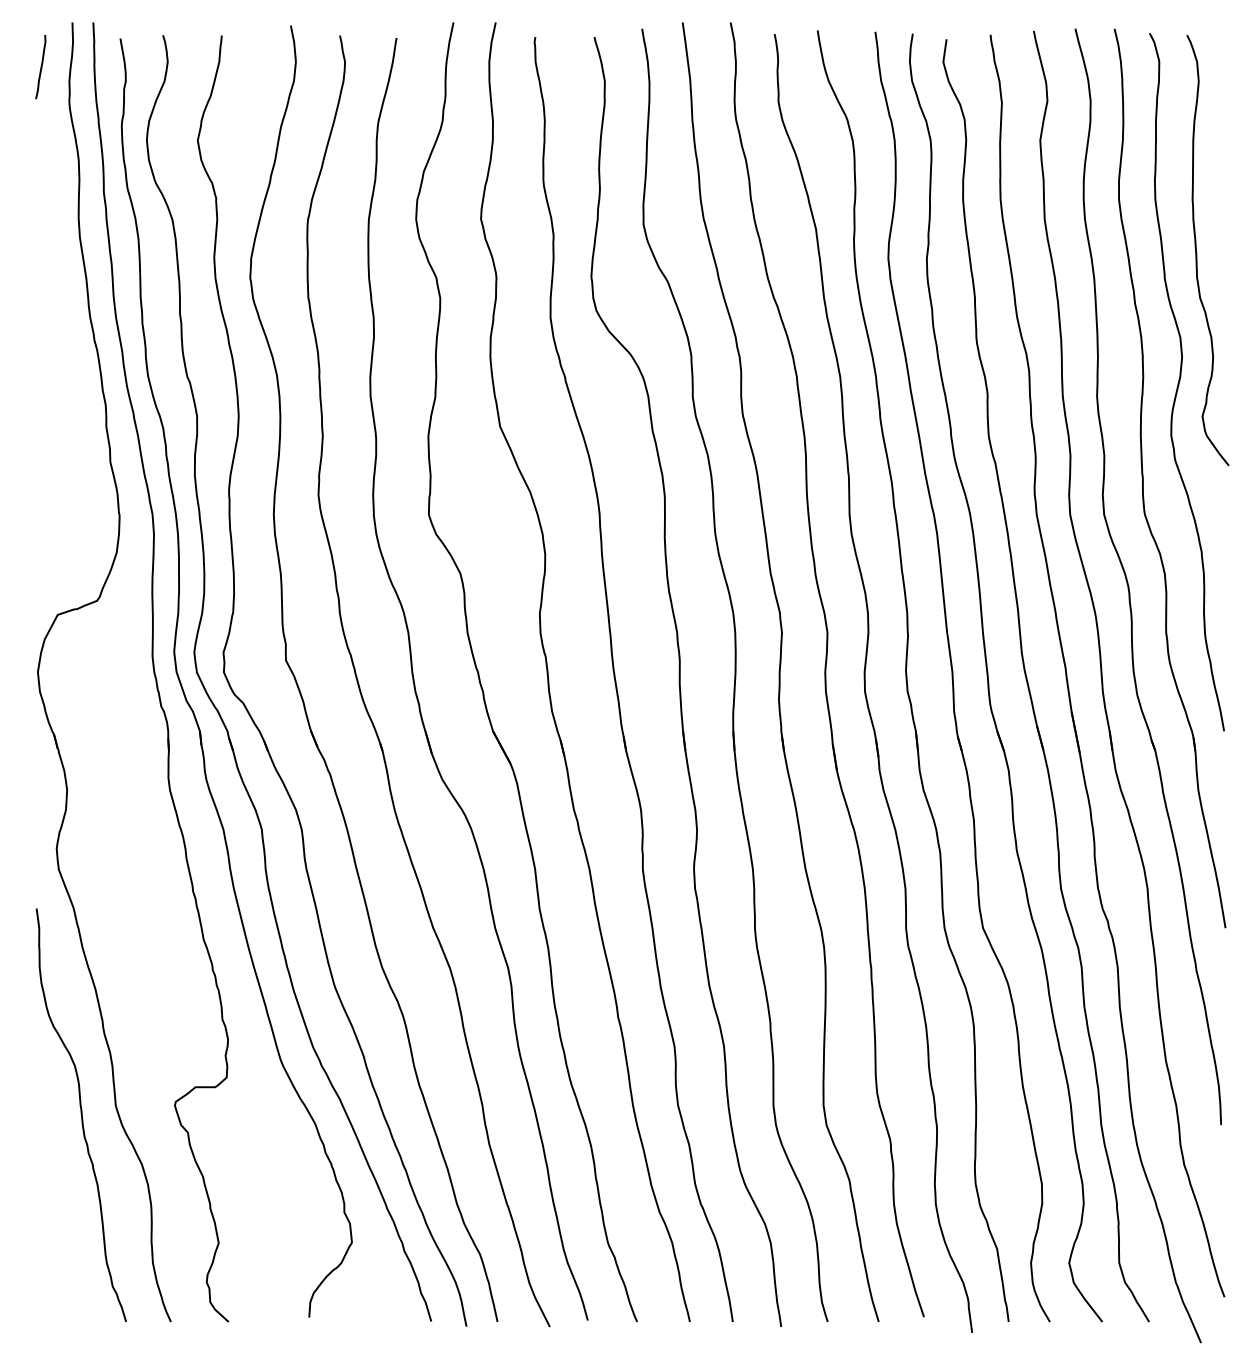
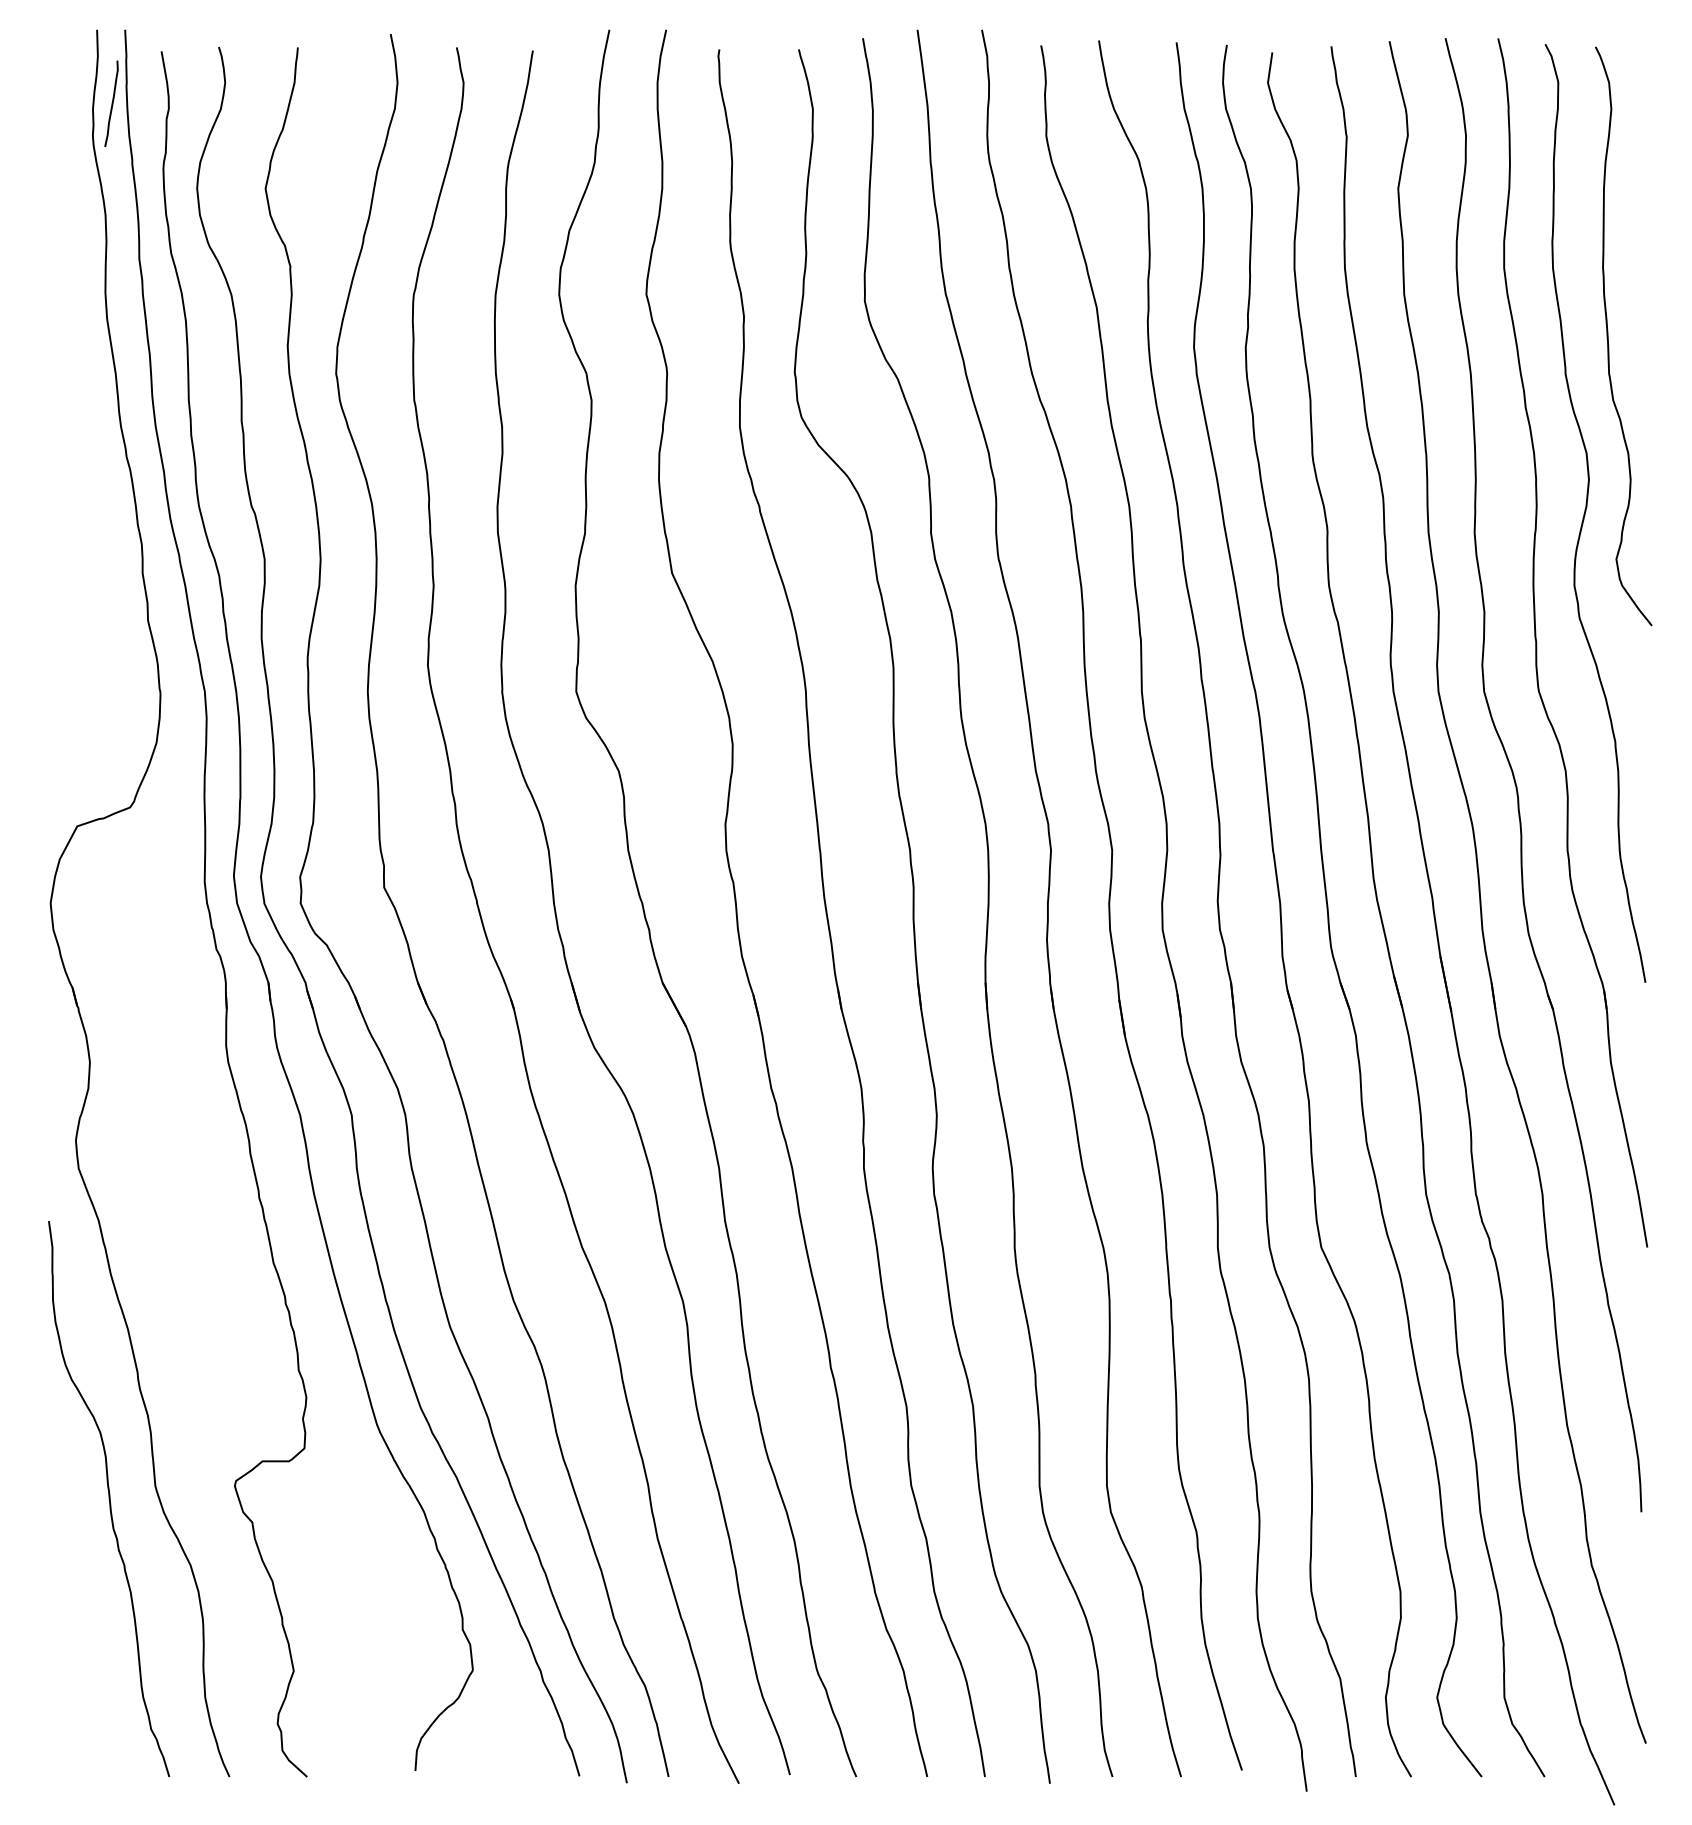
curve: (40, 66) -> (111, 103), moved

